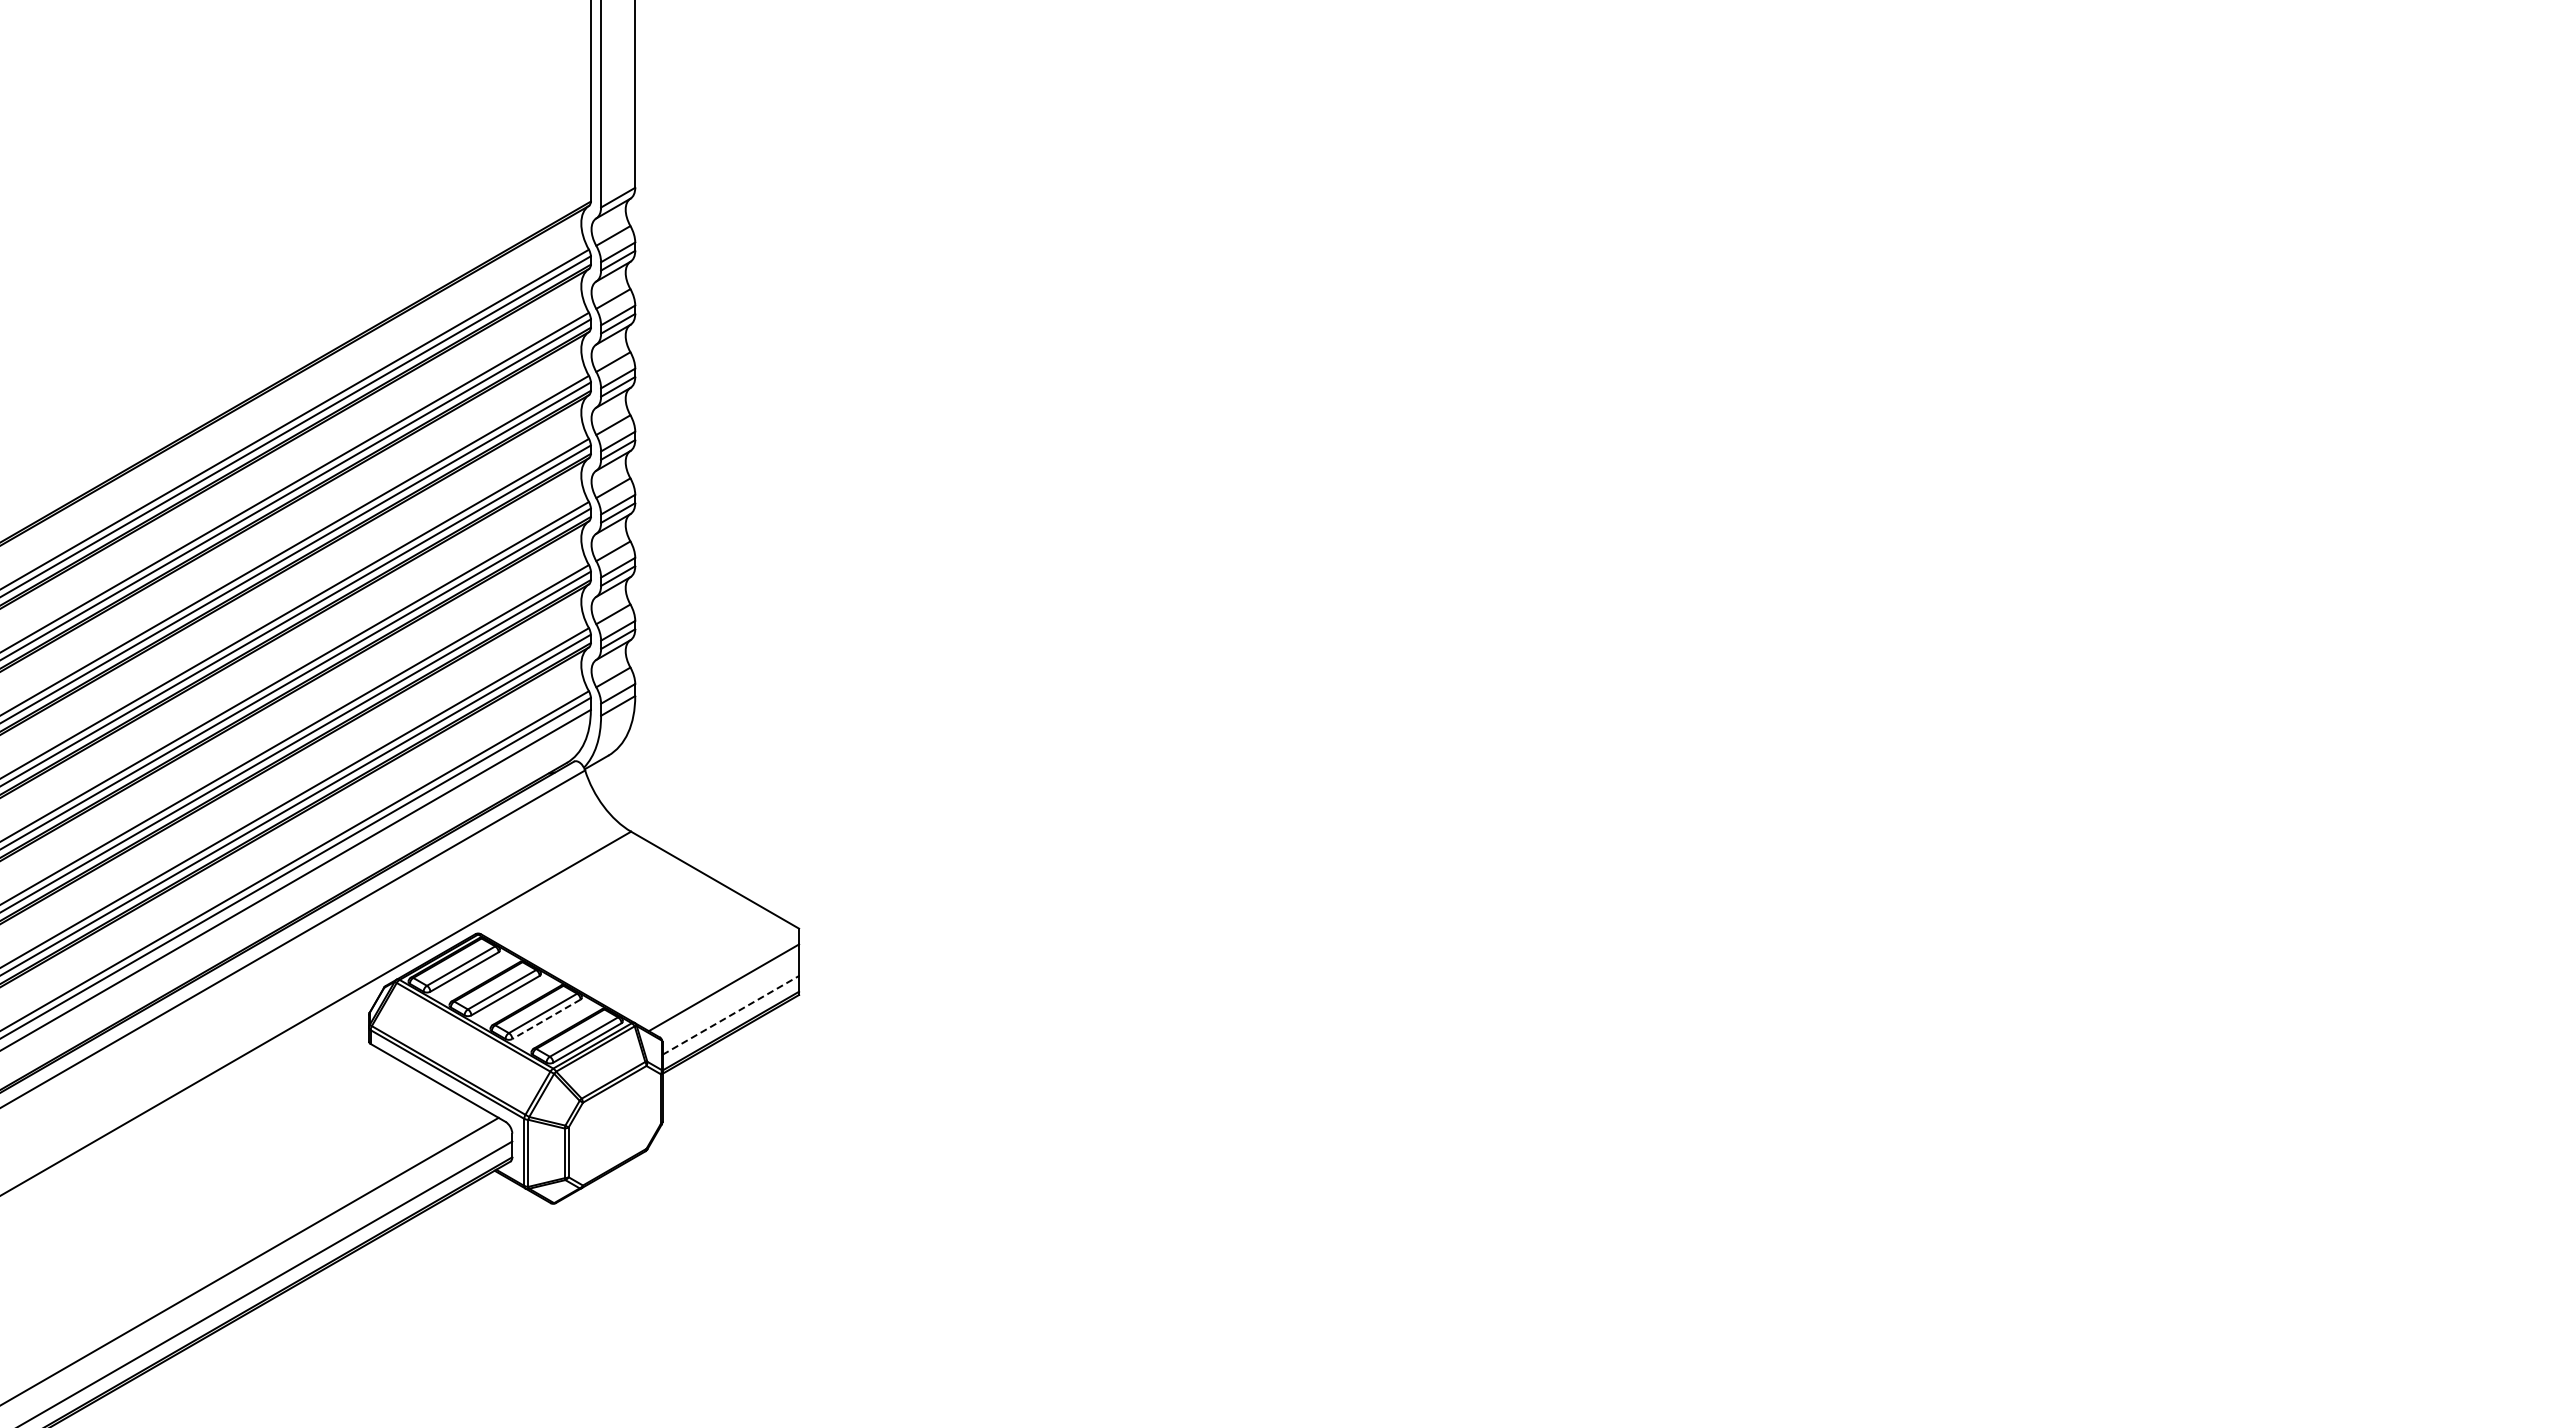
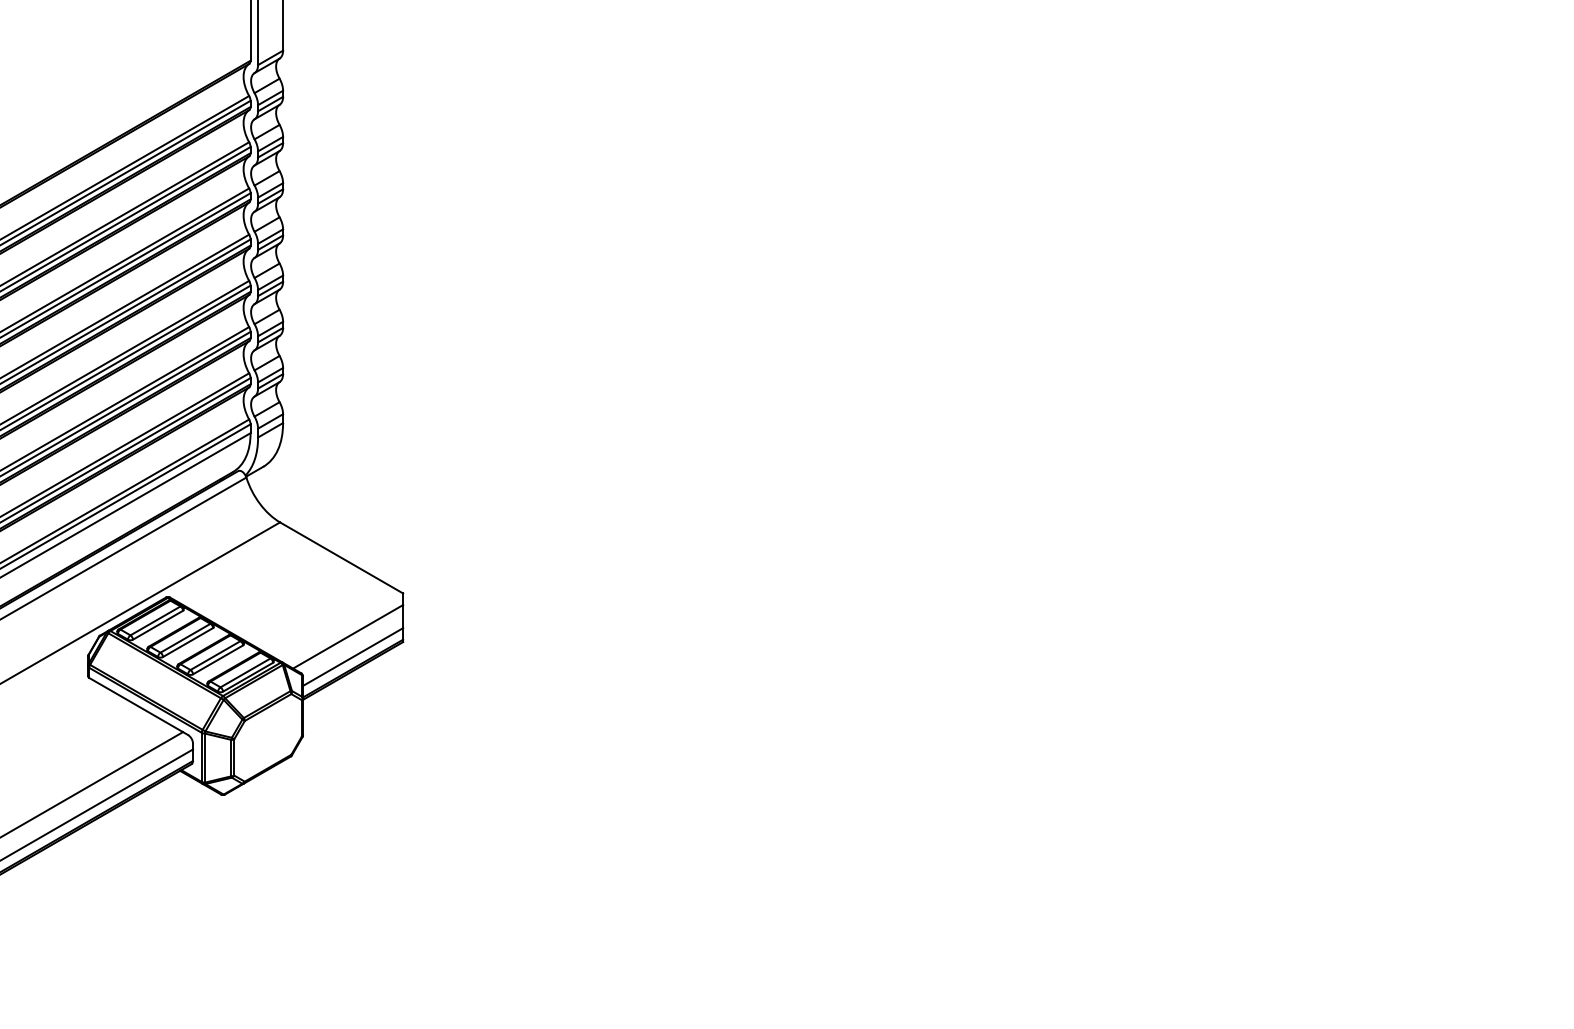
line: (730, 1015) -> (352, 657), dashed -> solid
line: (546, 1019) -> (218, 660), dashed -> solid

